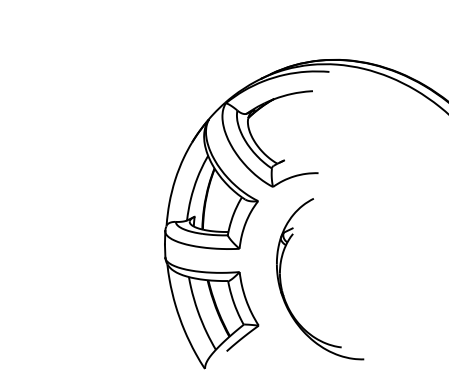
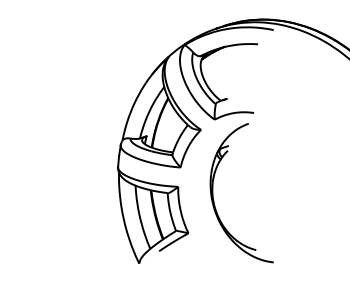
part: (282, 286) -> (213, 193), moved

